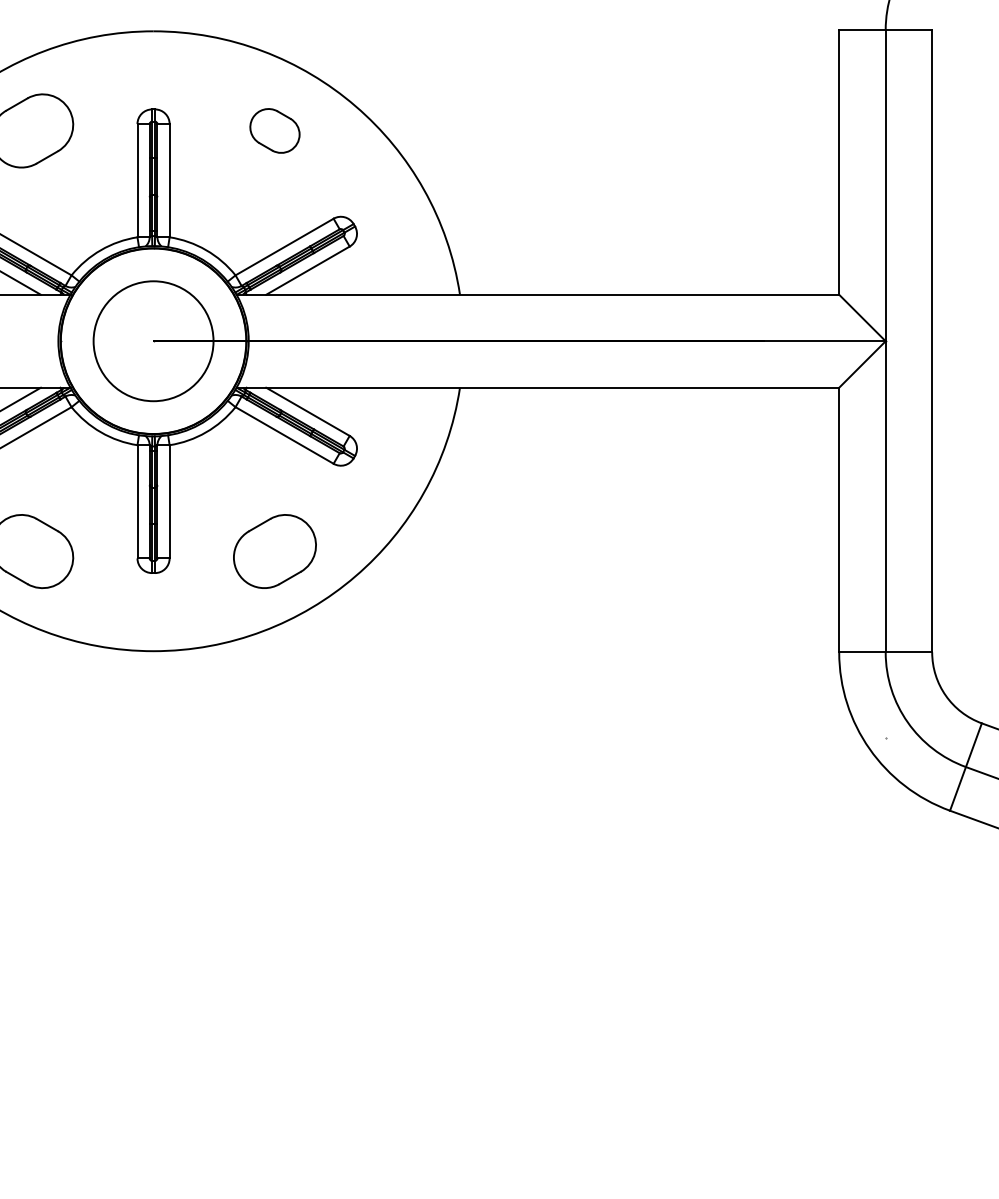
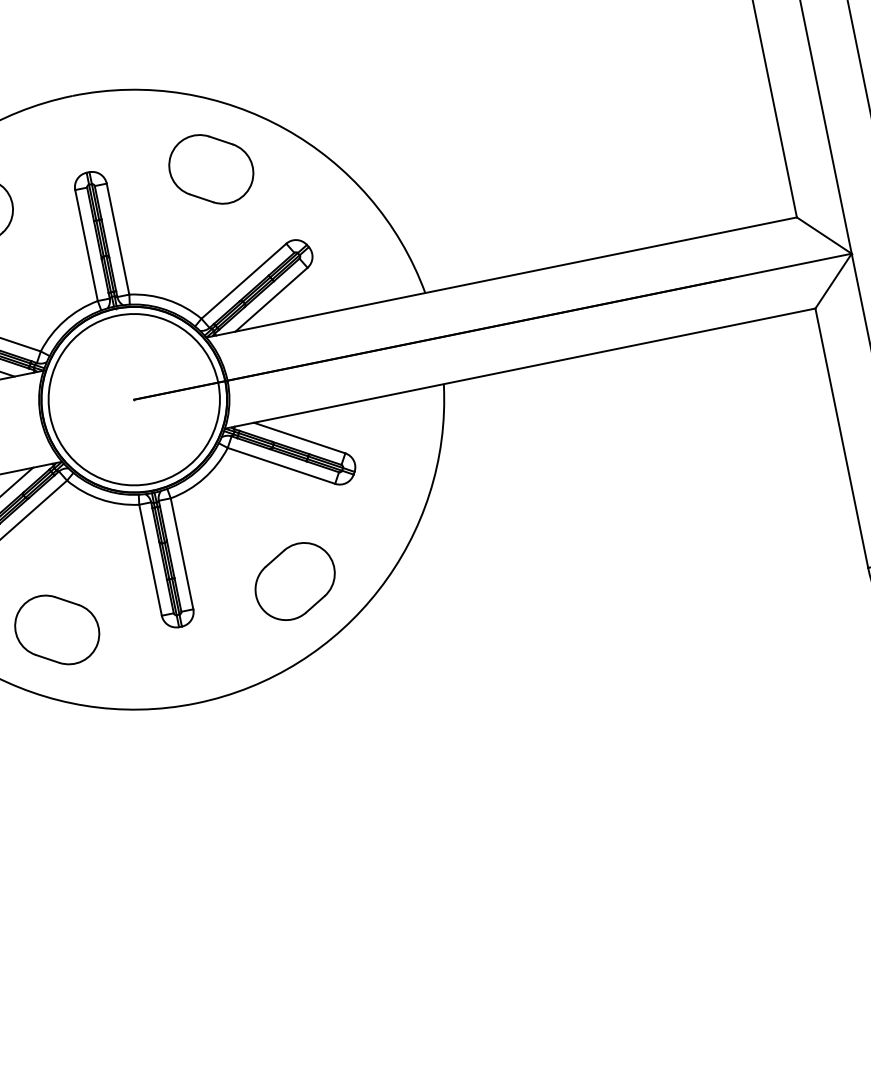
part: (274, 130) -> (210, 169), size x1.67
circle: (153, 340) -> (134, 398), size x1.43

